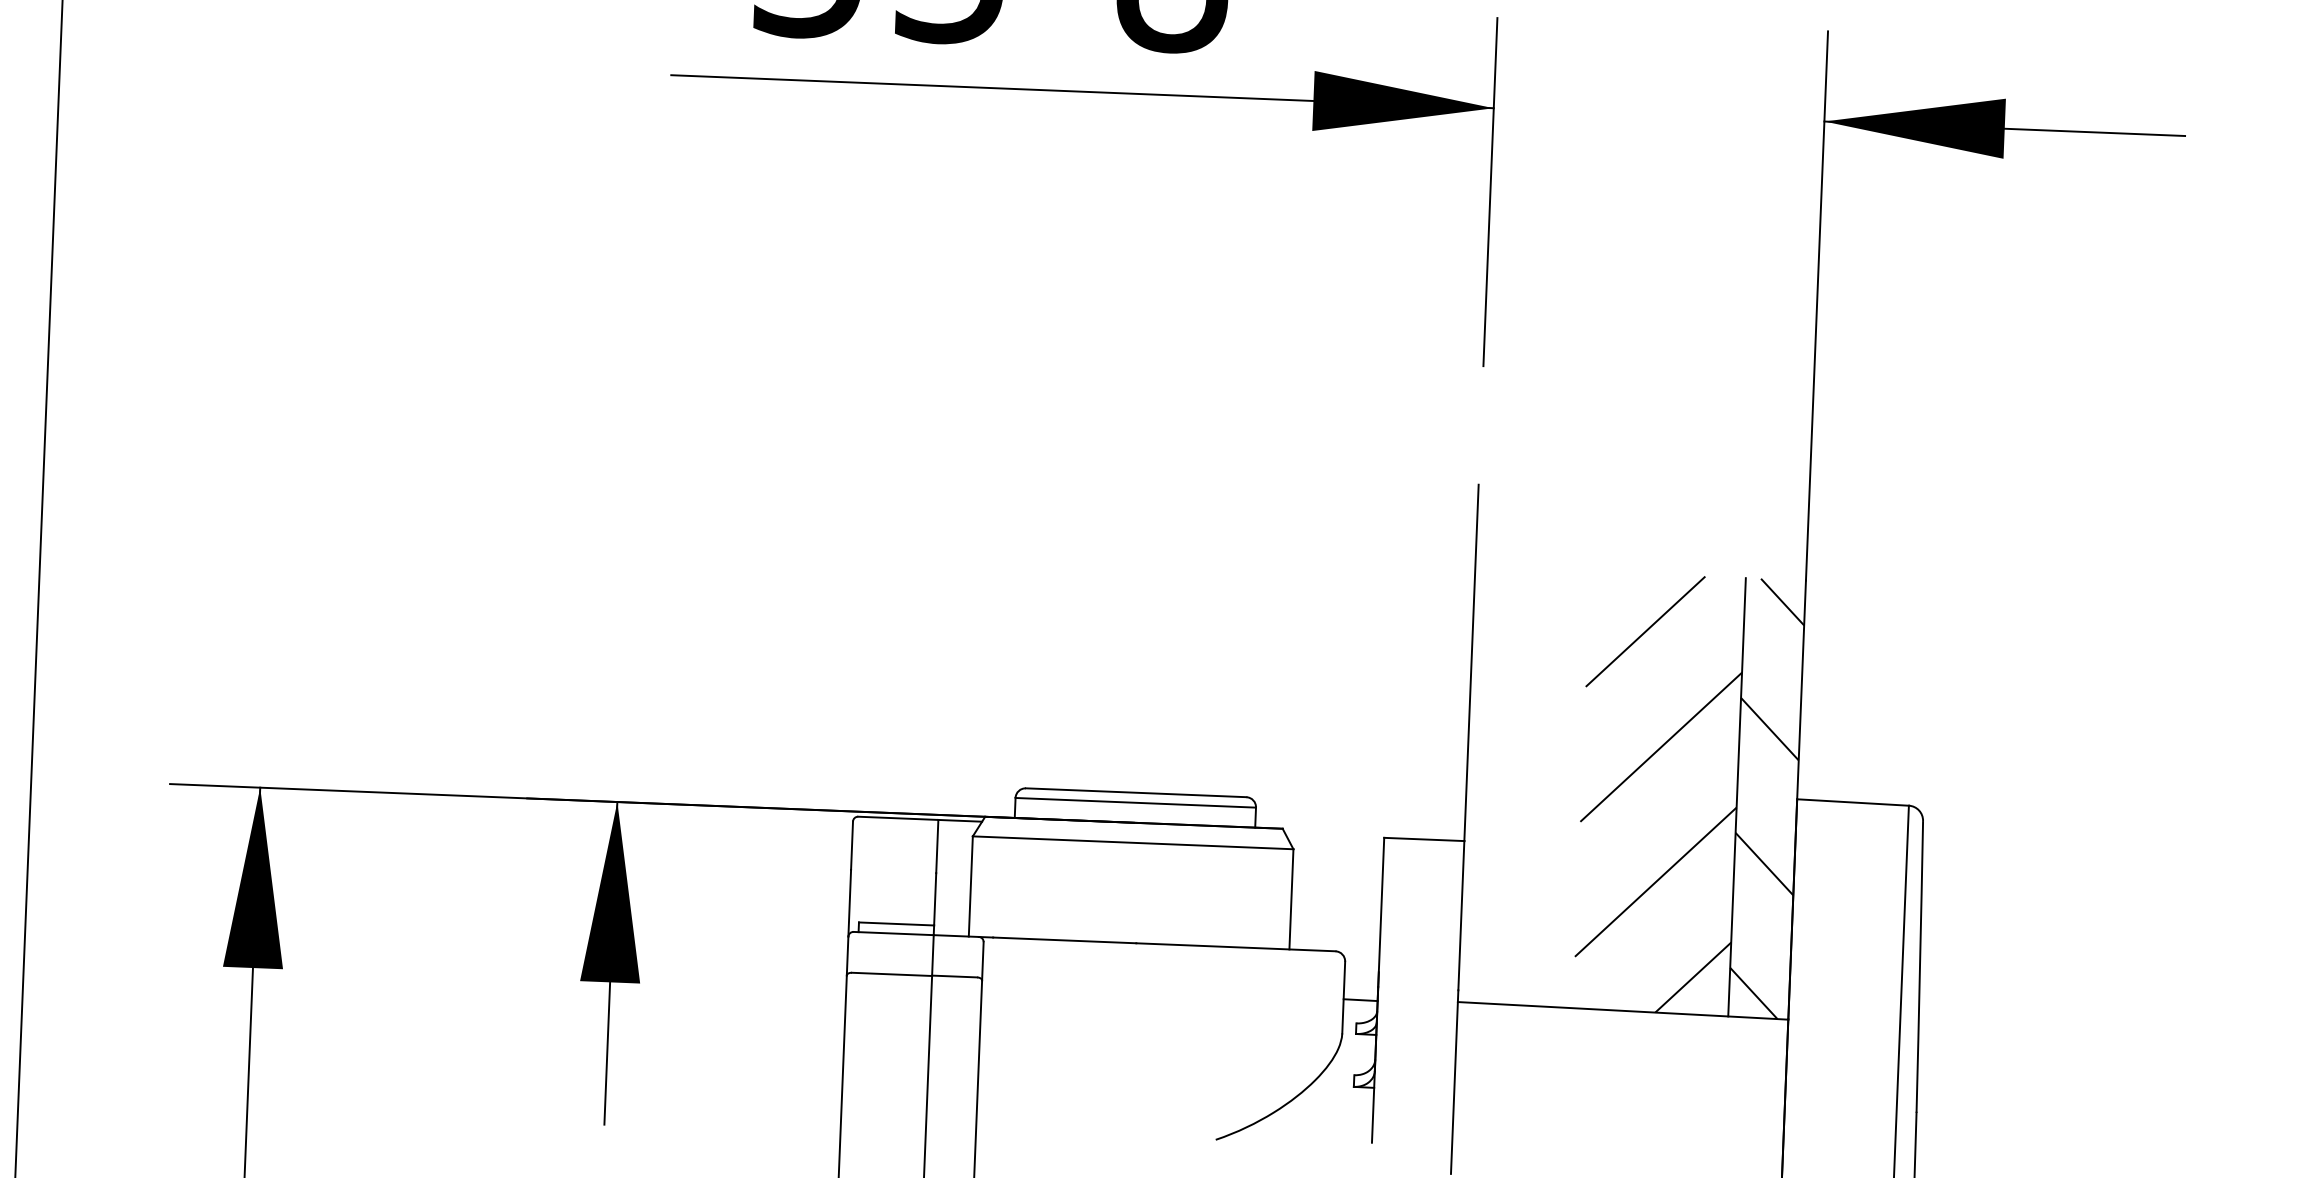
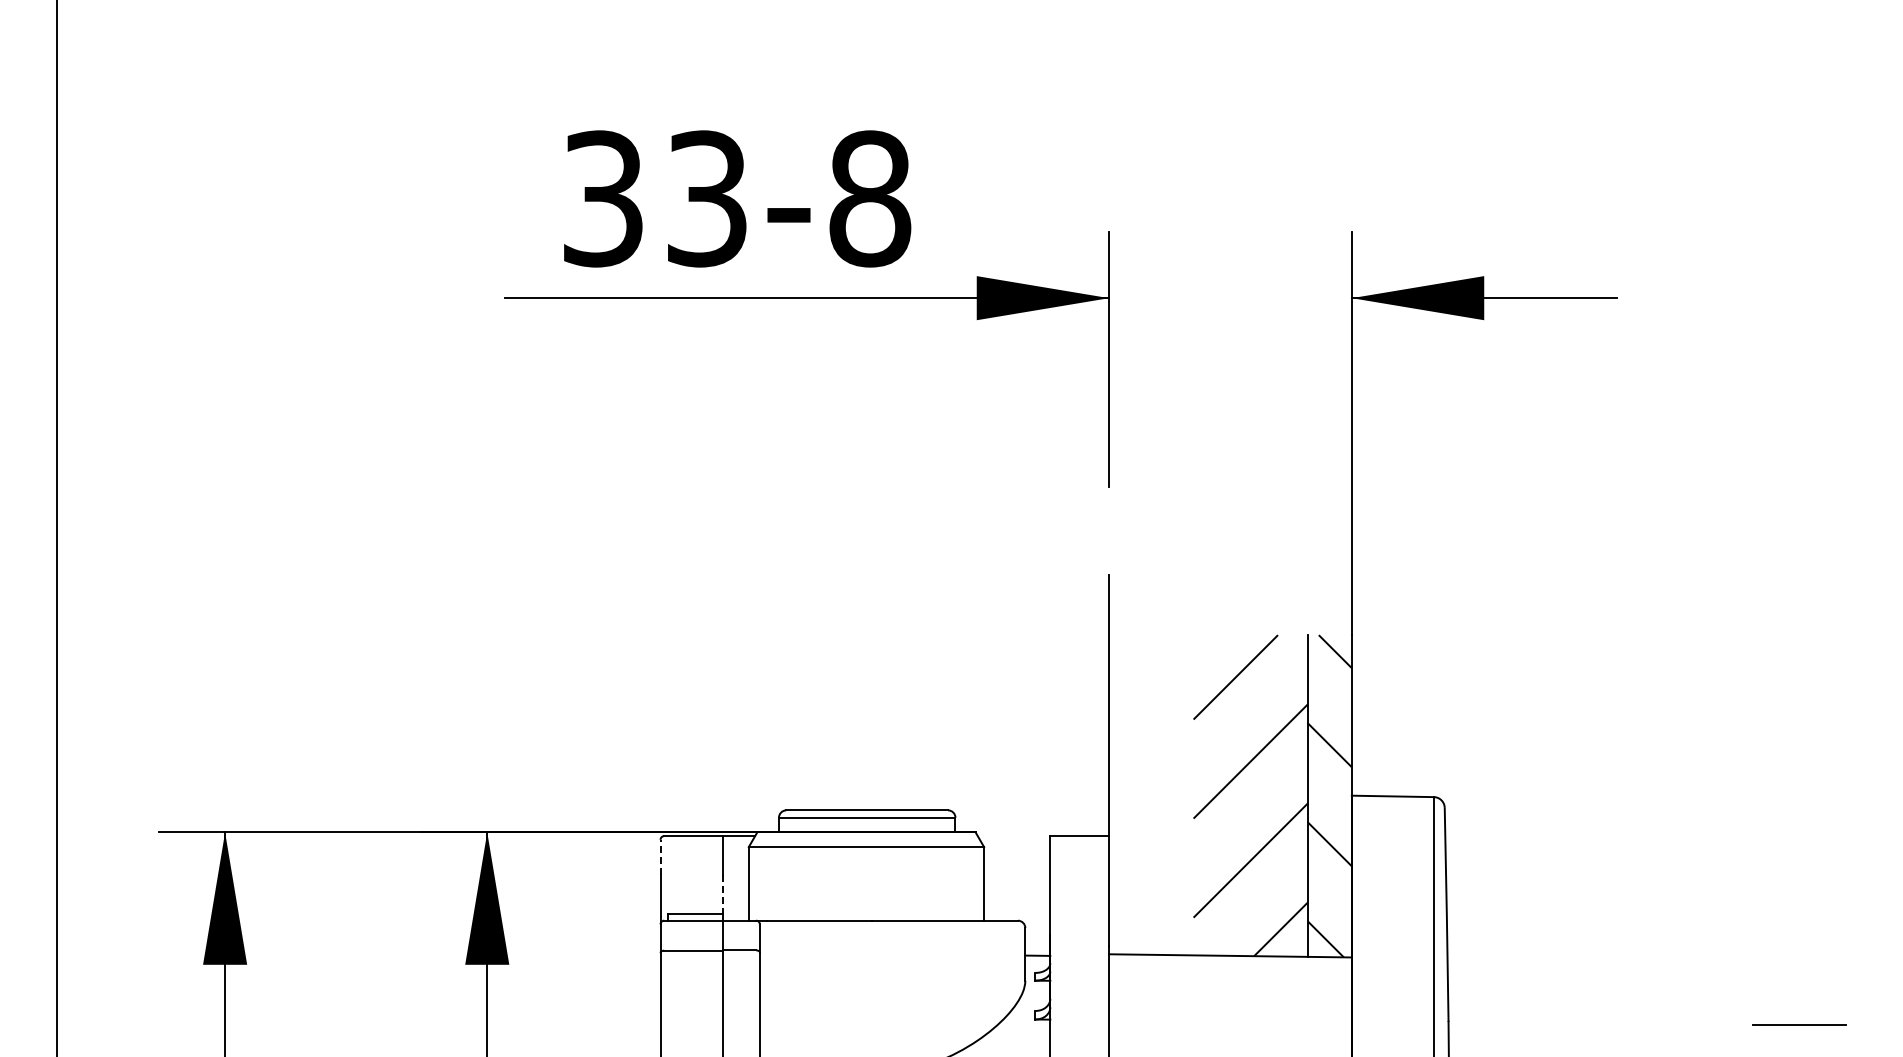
line: (851, 845) -> (660, 857), solid -> dashed
line: (935, 899) -> (723, 894), solid -> dashed

